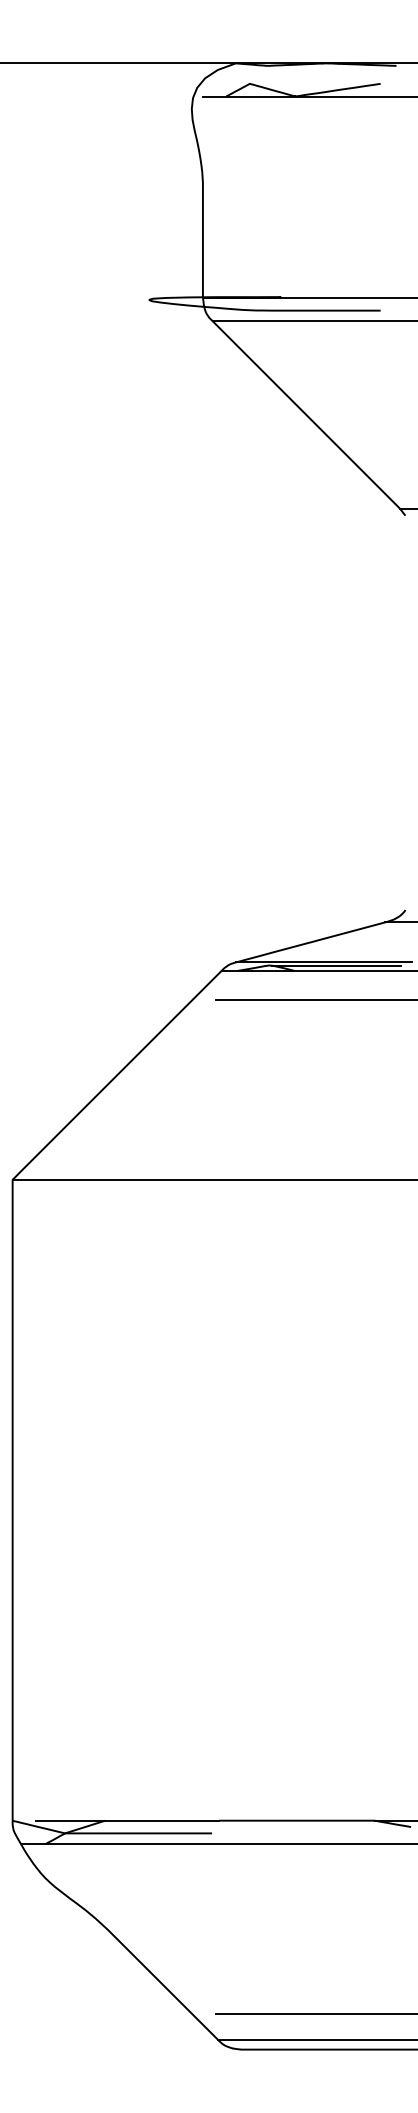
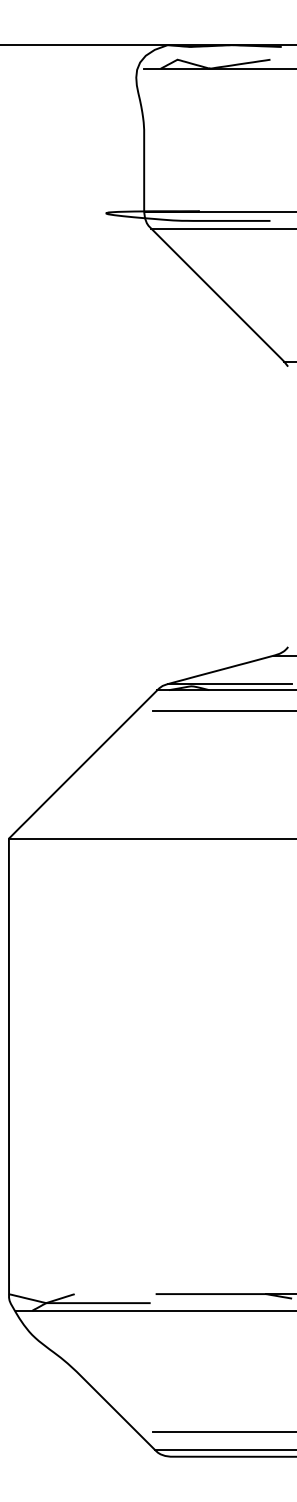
line: (336, 965) -> (239, 686), removed
line: (127, 1820) -> (90, 1293), removed

